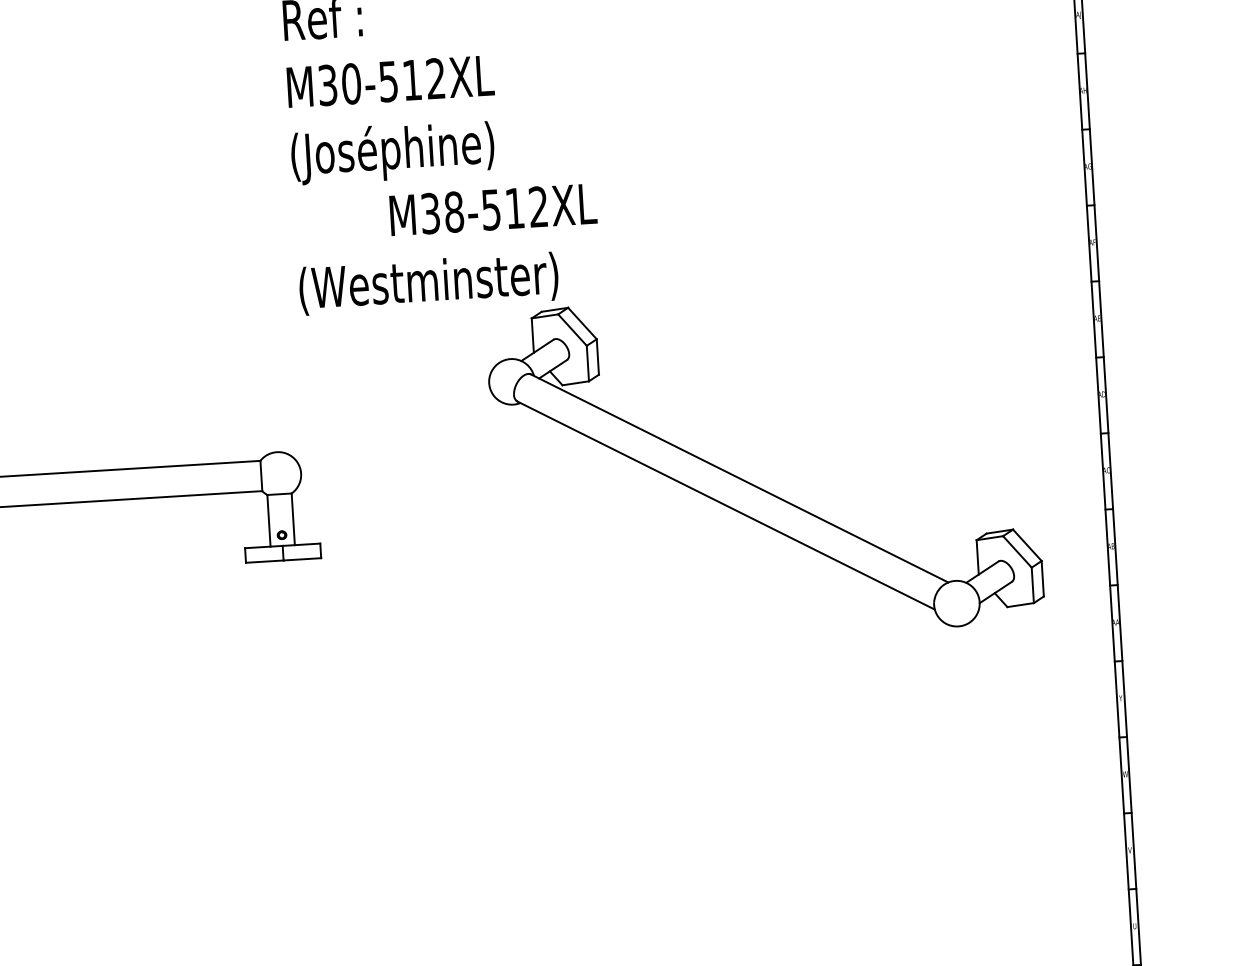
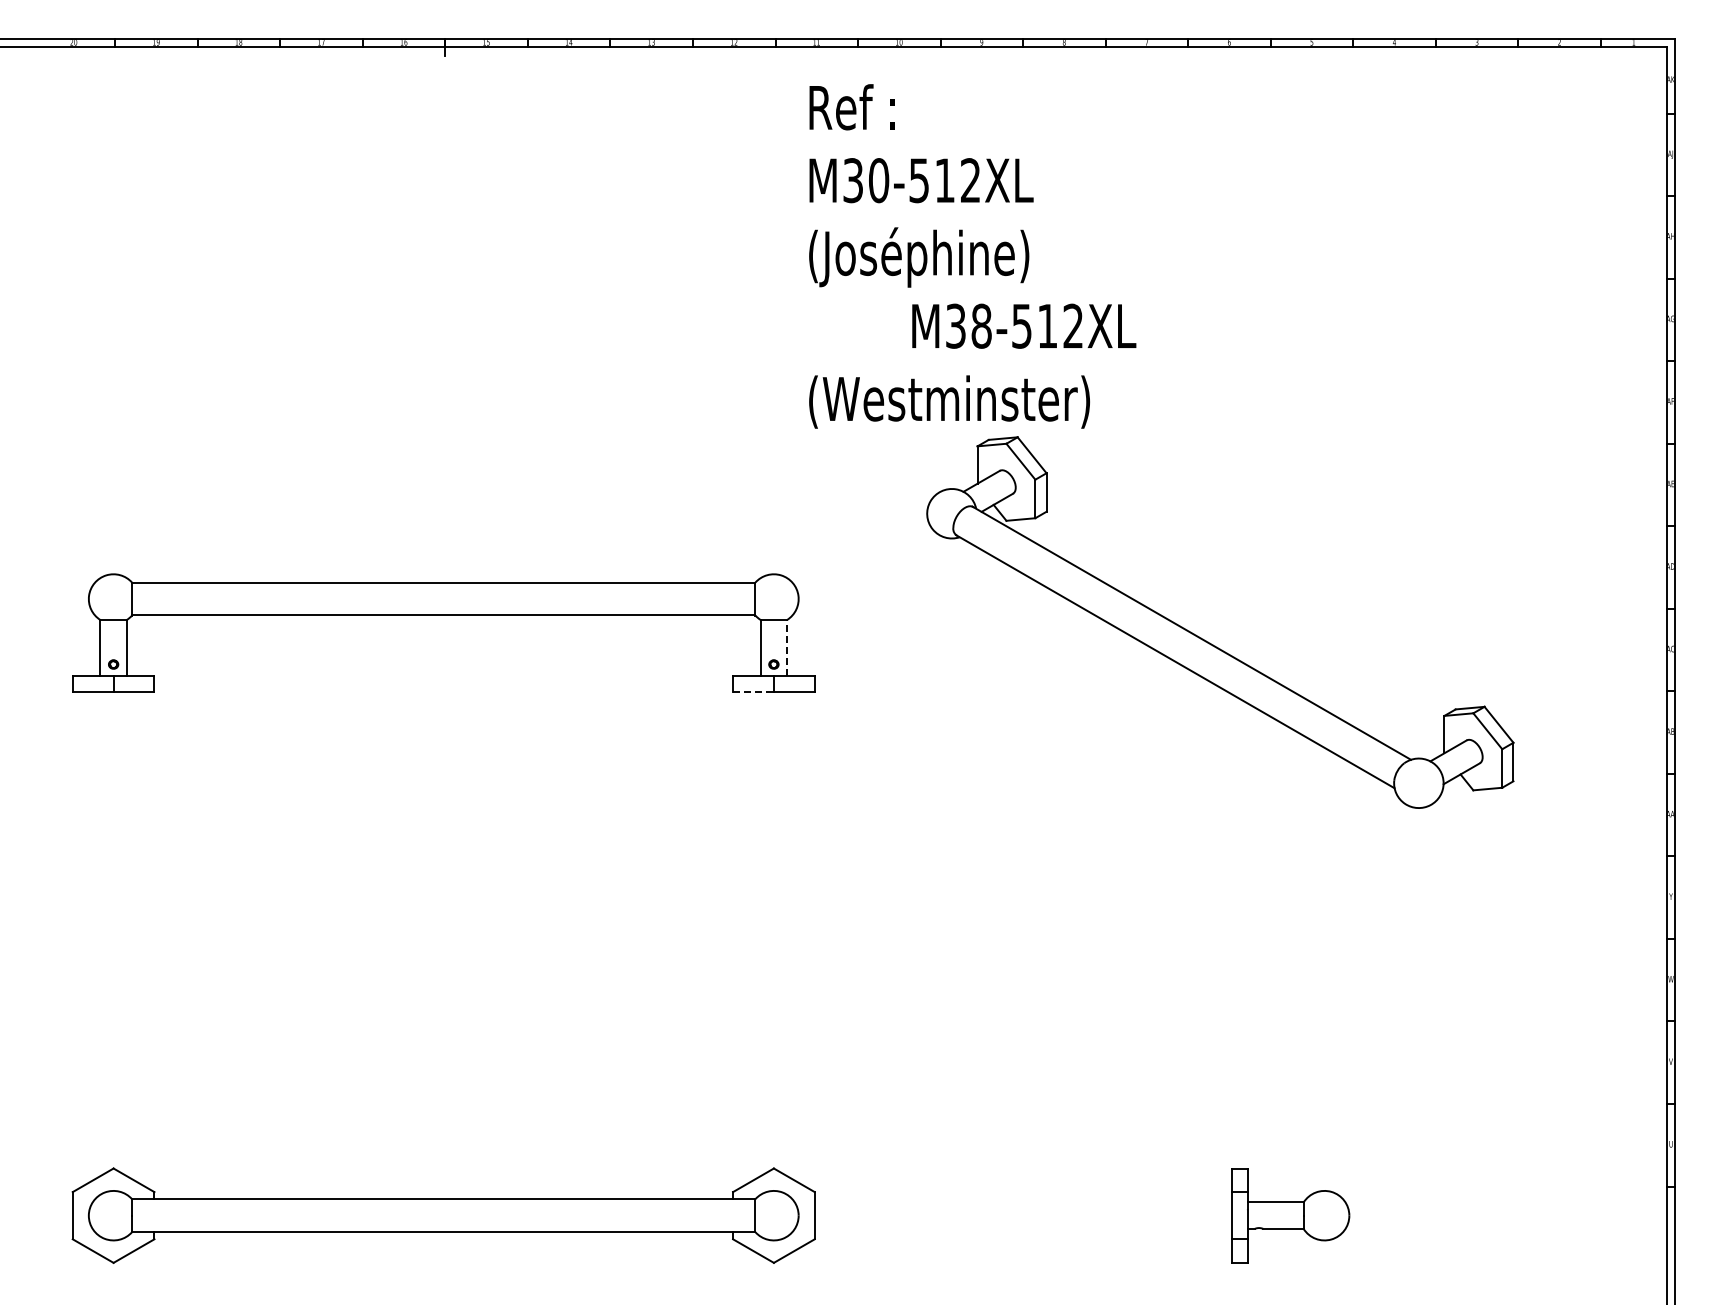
part: (755, 485) -> (1208, 641), moved
line: (293, 518) -> (787, 647), solid -> dashed
line: (264, 561) -> (753, 691), solid -> dashed

